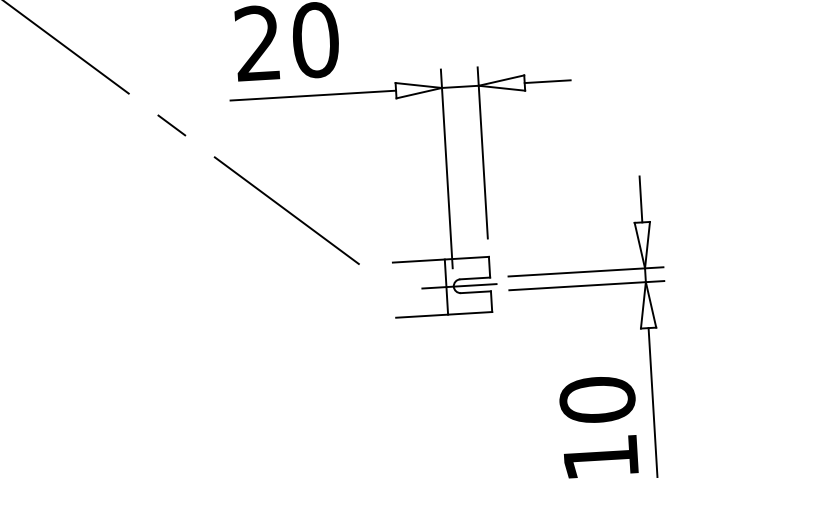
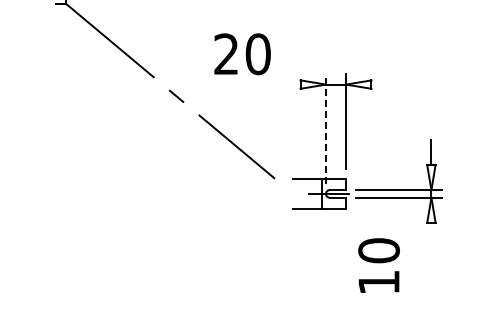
line: (546, 81) -> (383, 84), removed
line: (312, 95) -> (254, 84), removed
line: (446, 169) -> (325, 129), solid -> dashed
line: (653, 401) -> (431, 263), removed
text: (598, 426) -> (378, 265), moved

